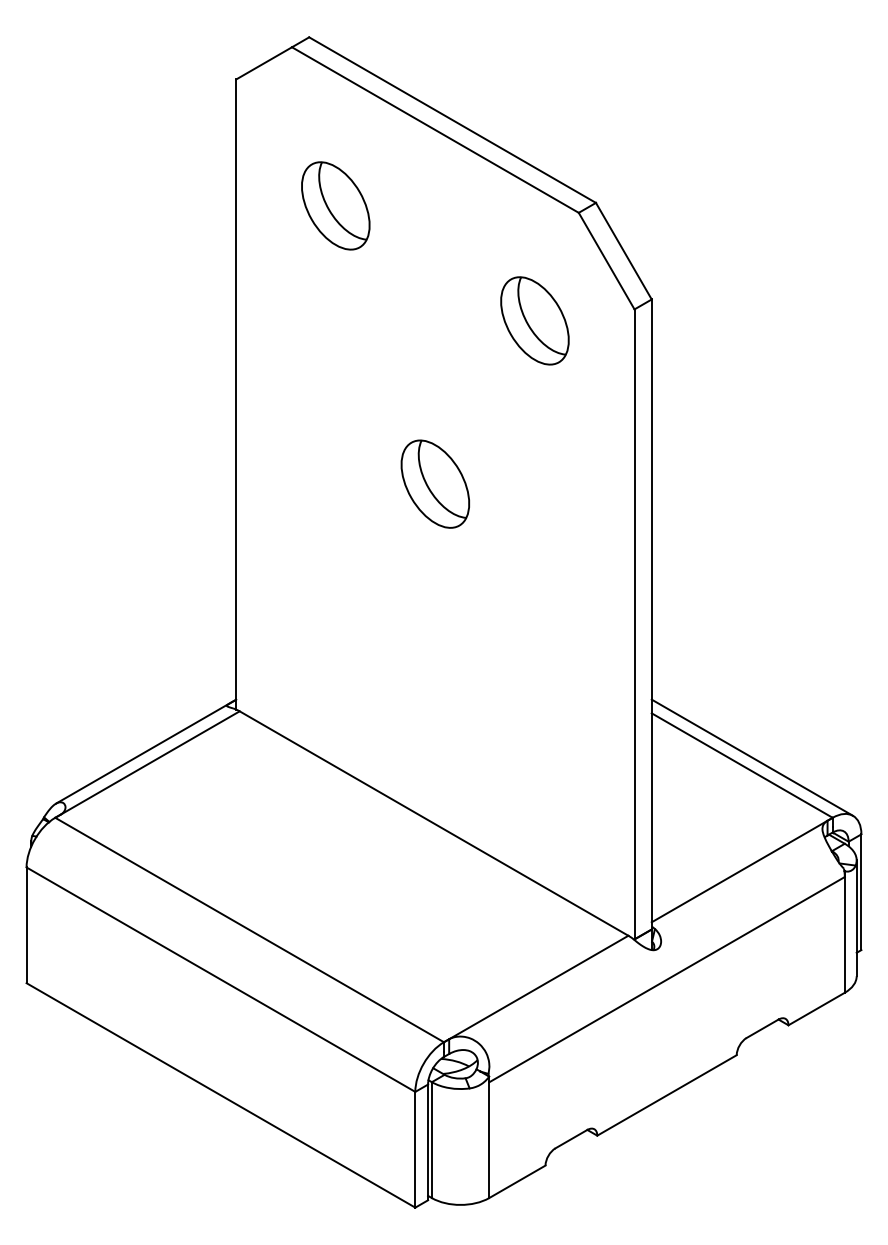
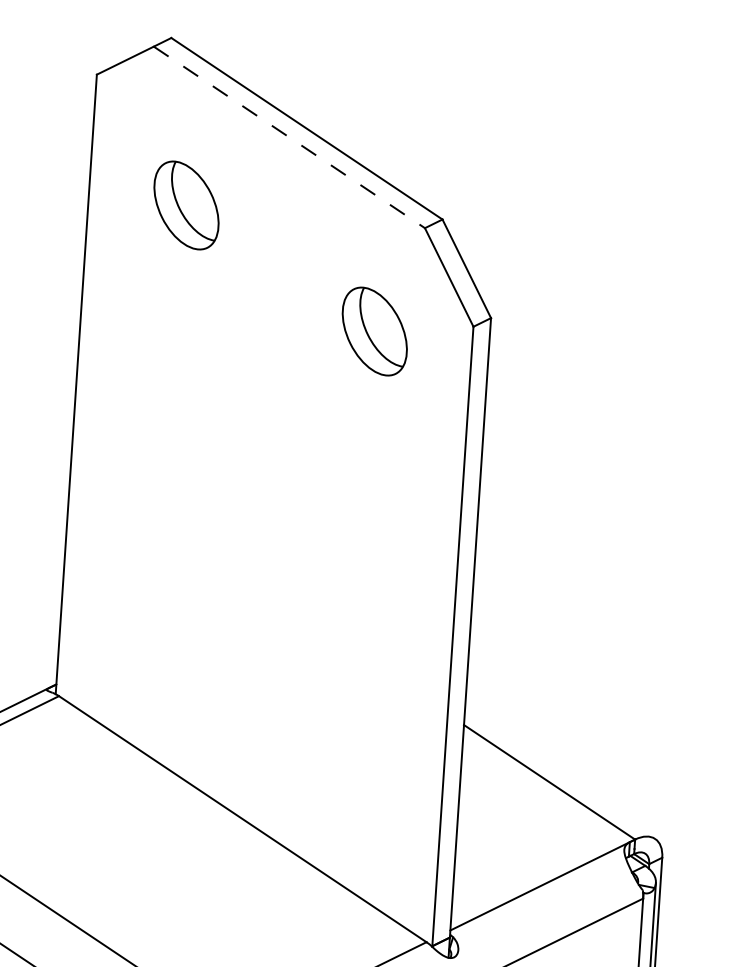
line: (435, 130) -> (289, 137), solid -> dashed
part: (434, 483) -> (265, 484), removed
line: (751, 757) -> (559, 774), removed

